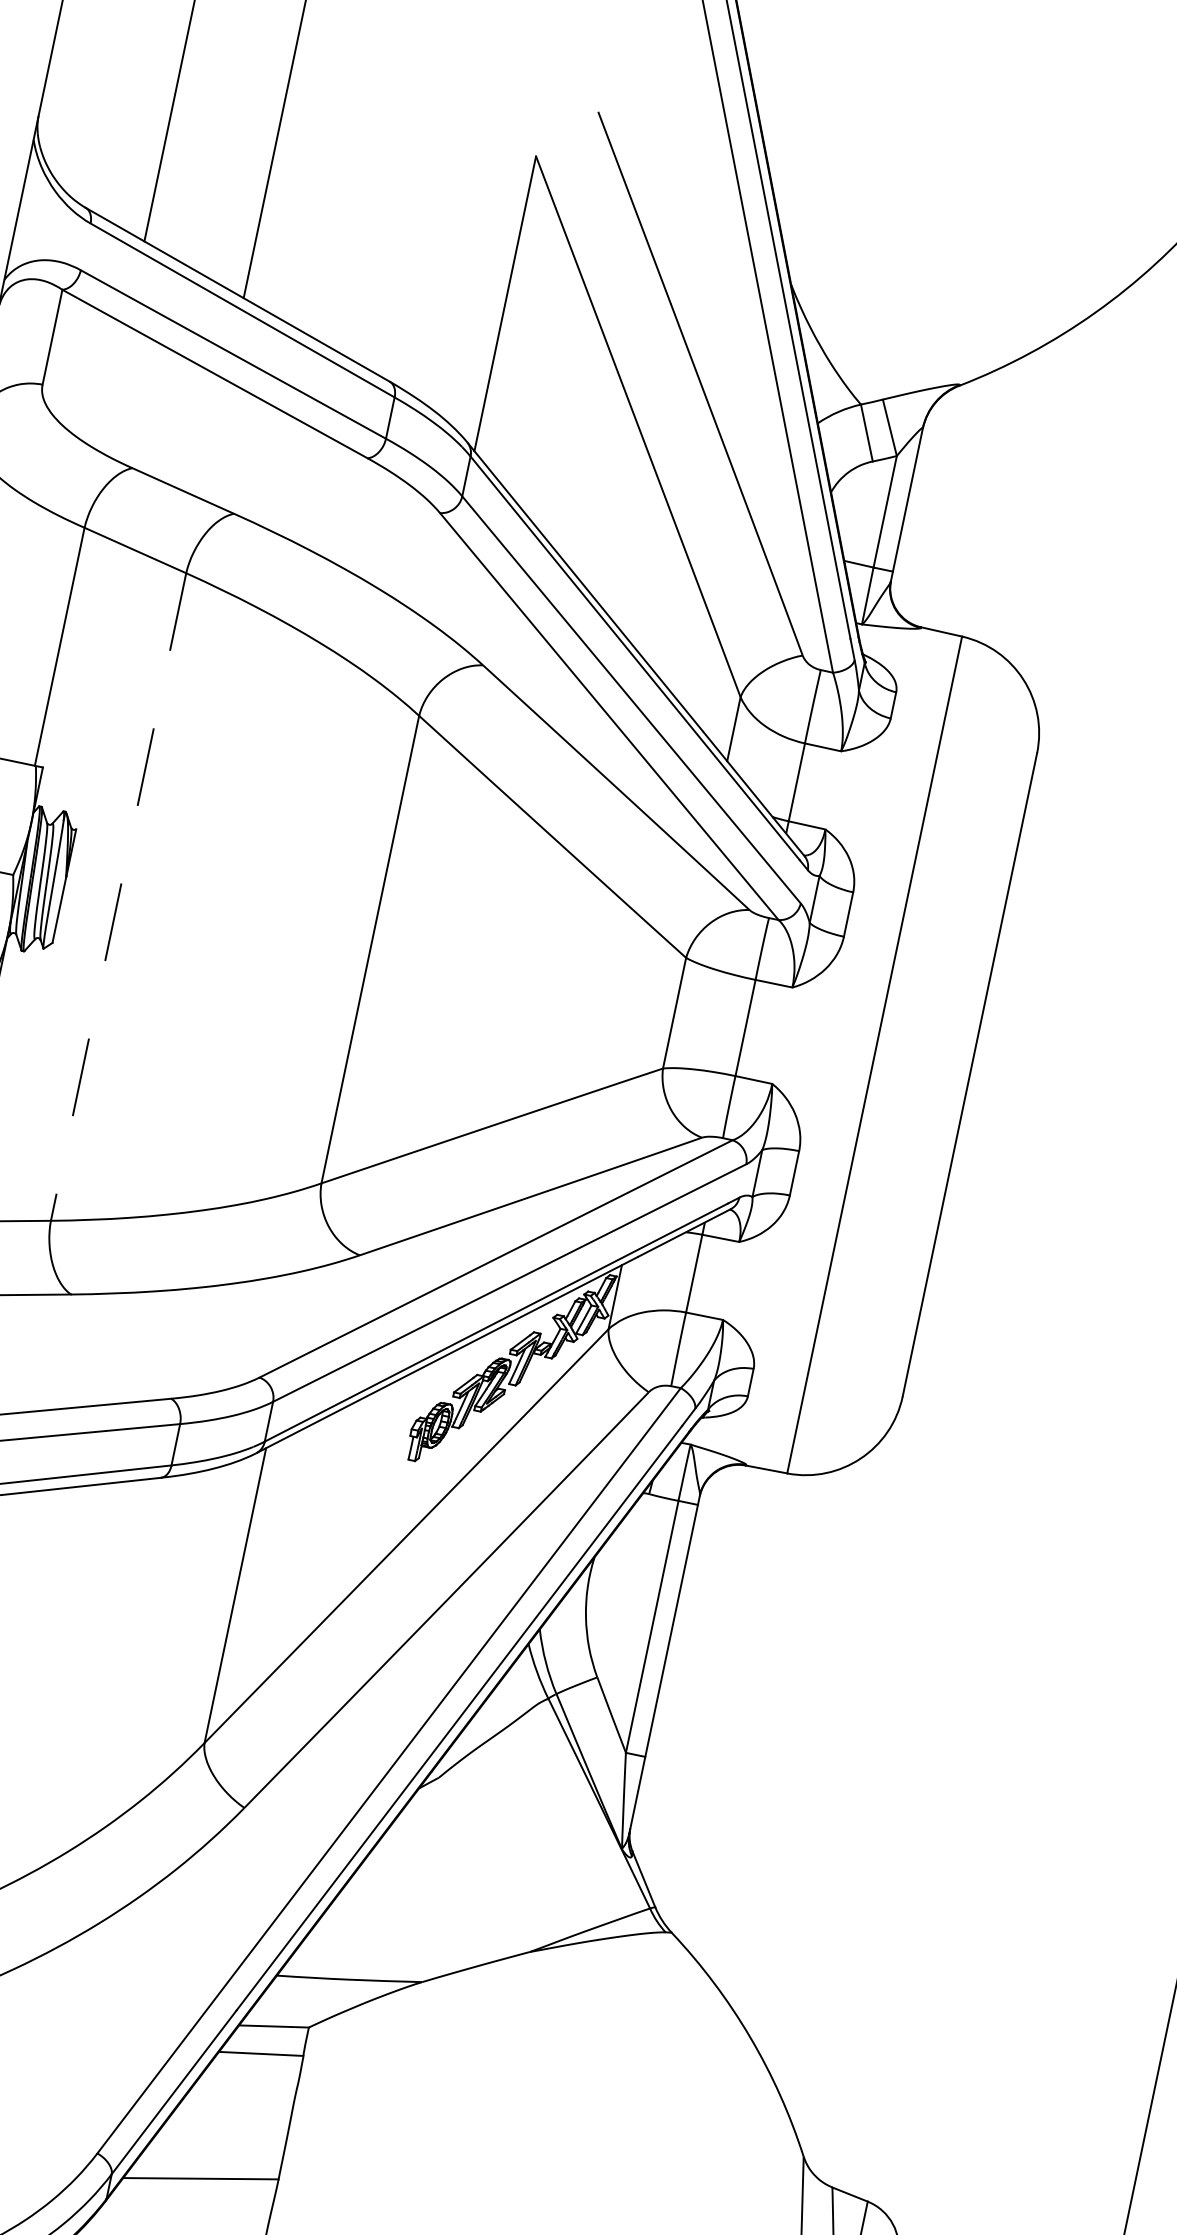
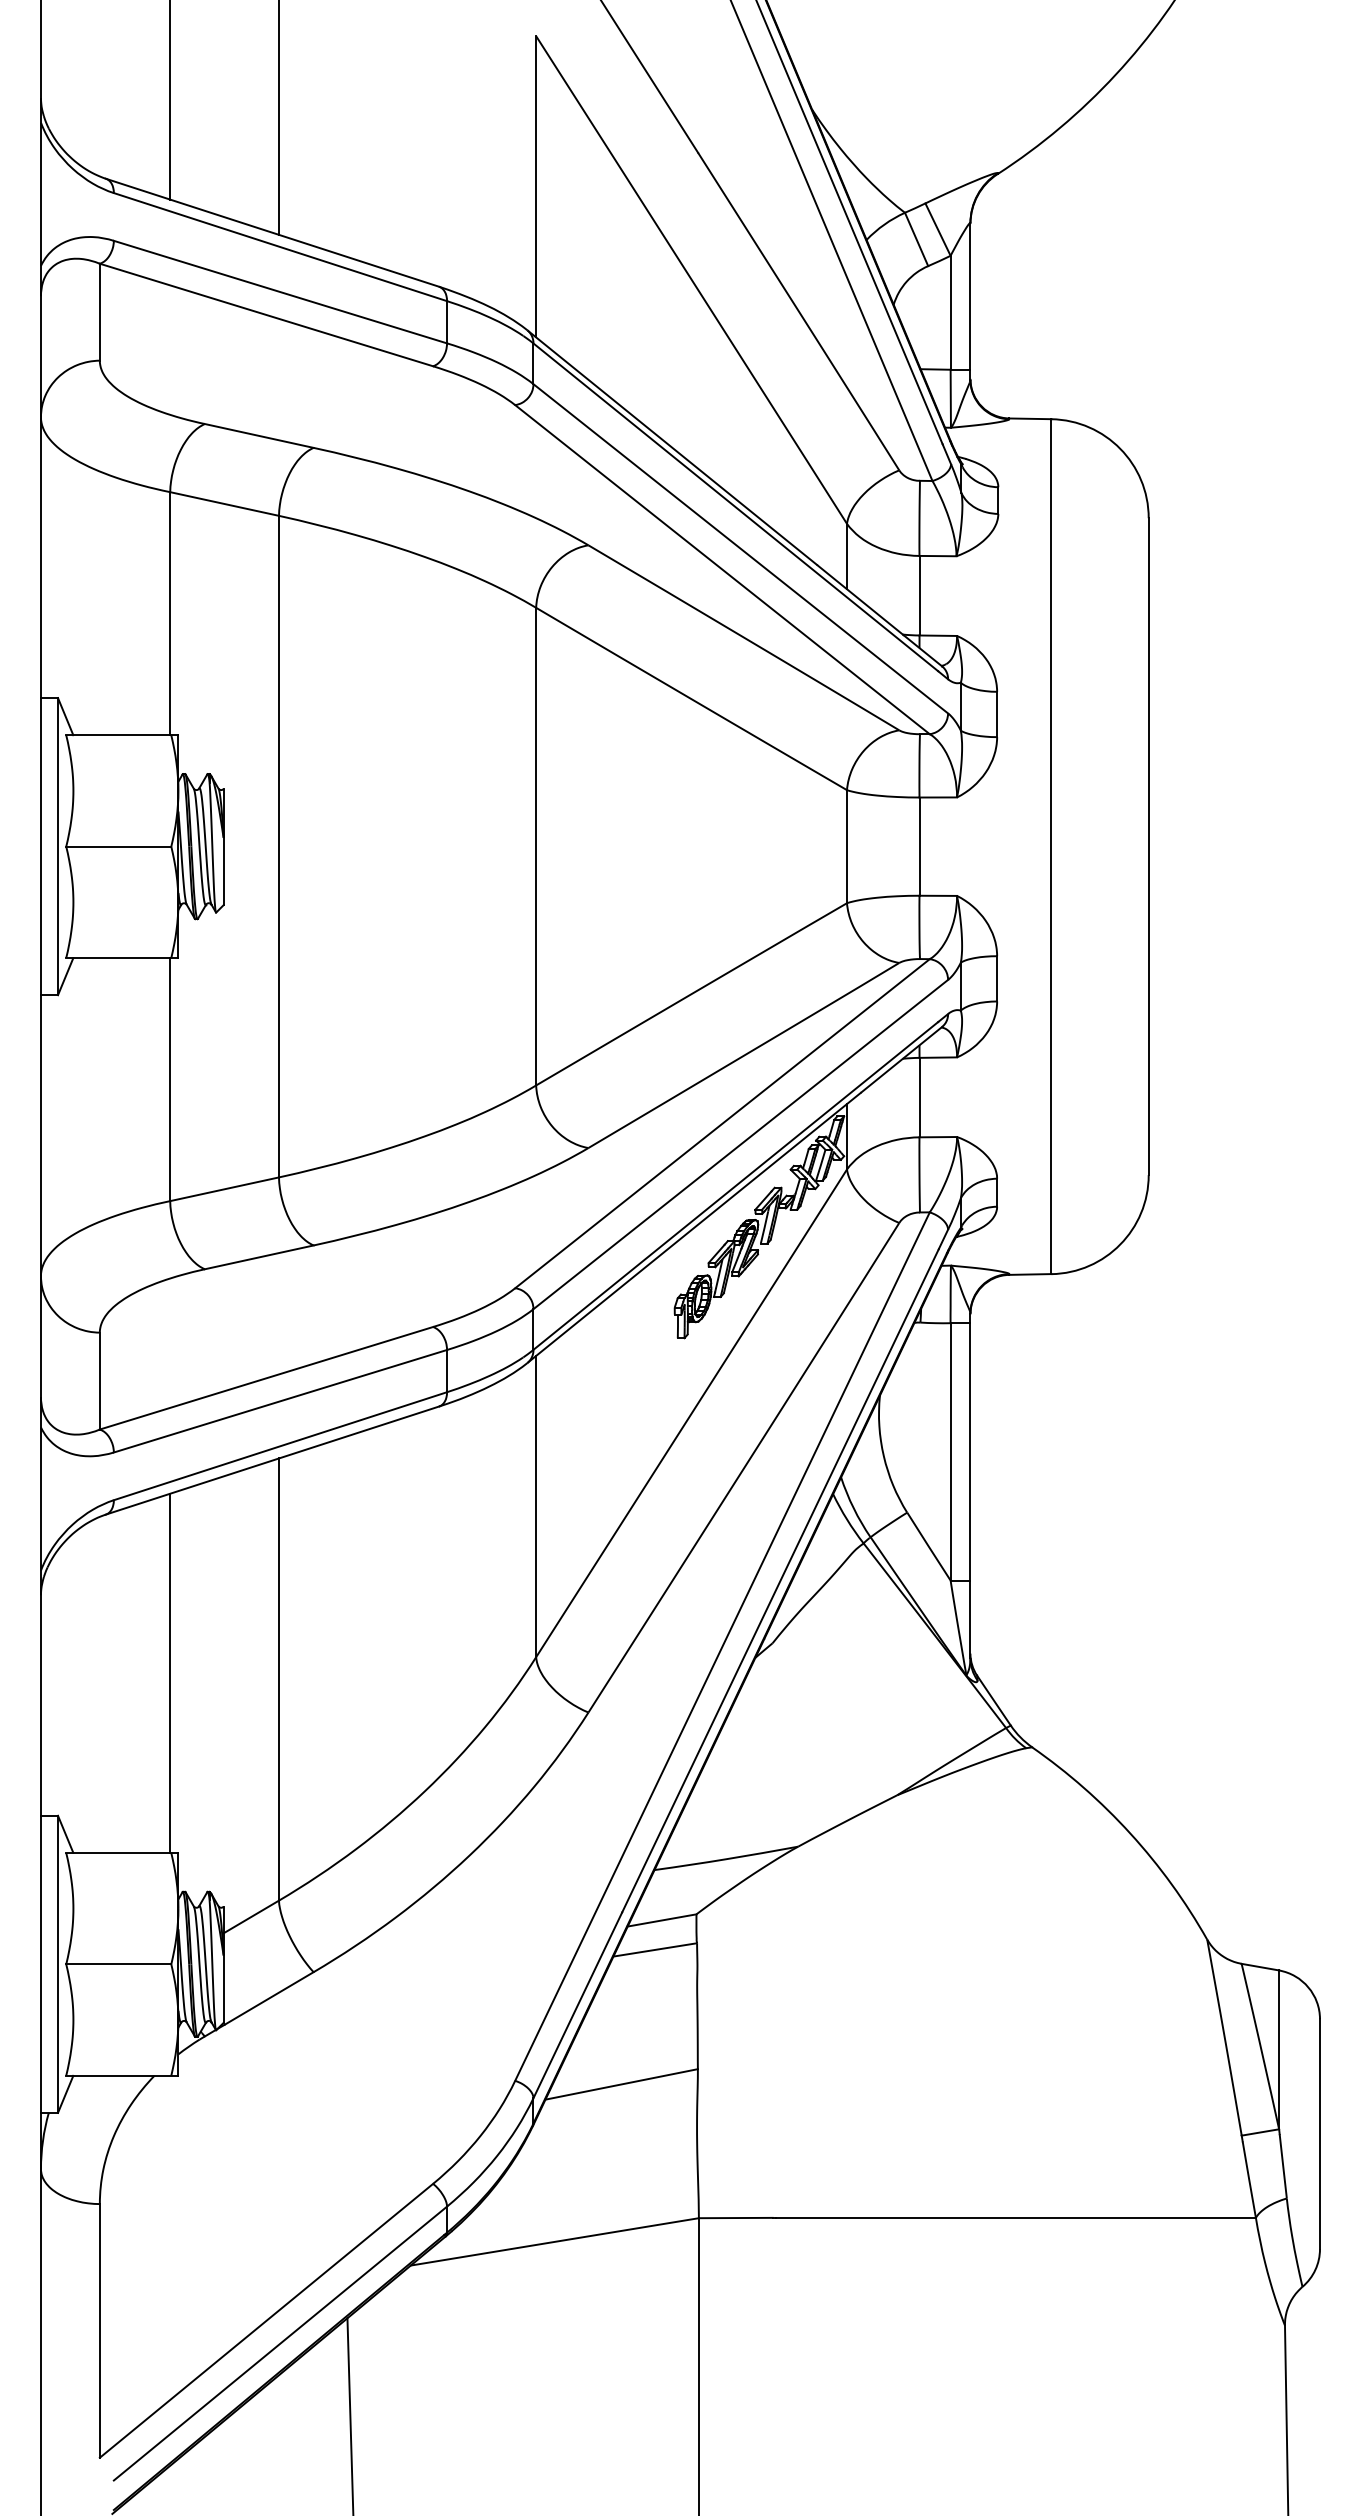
line: (119, 896) -> (279, 846), dashed -> solid

